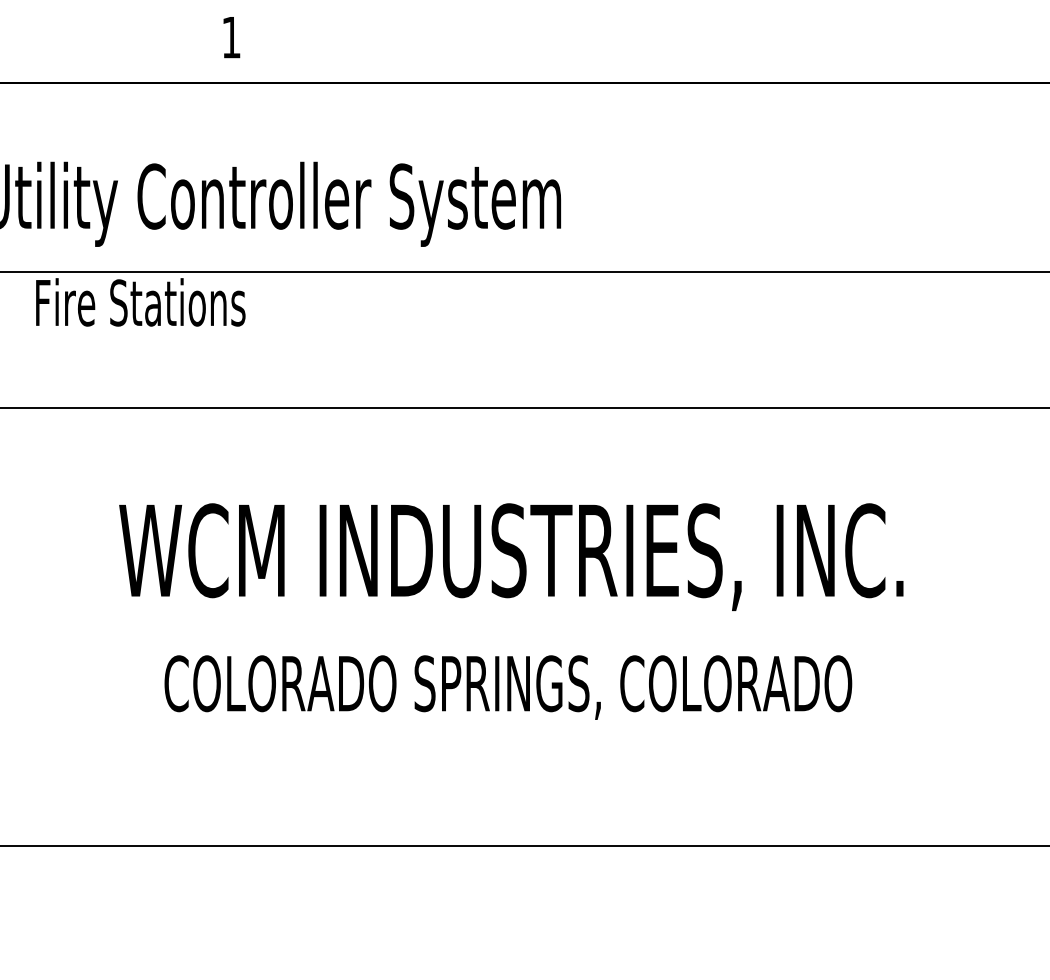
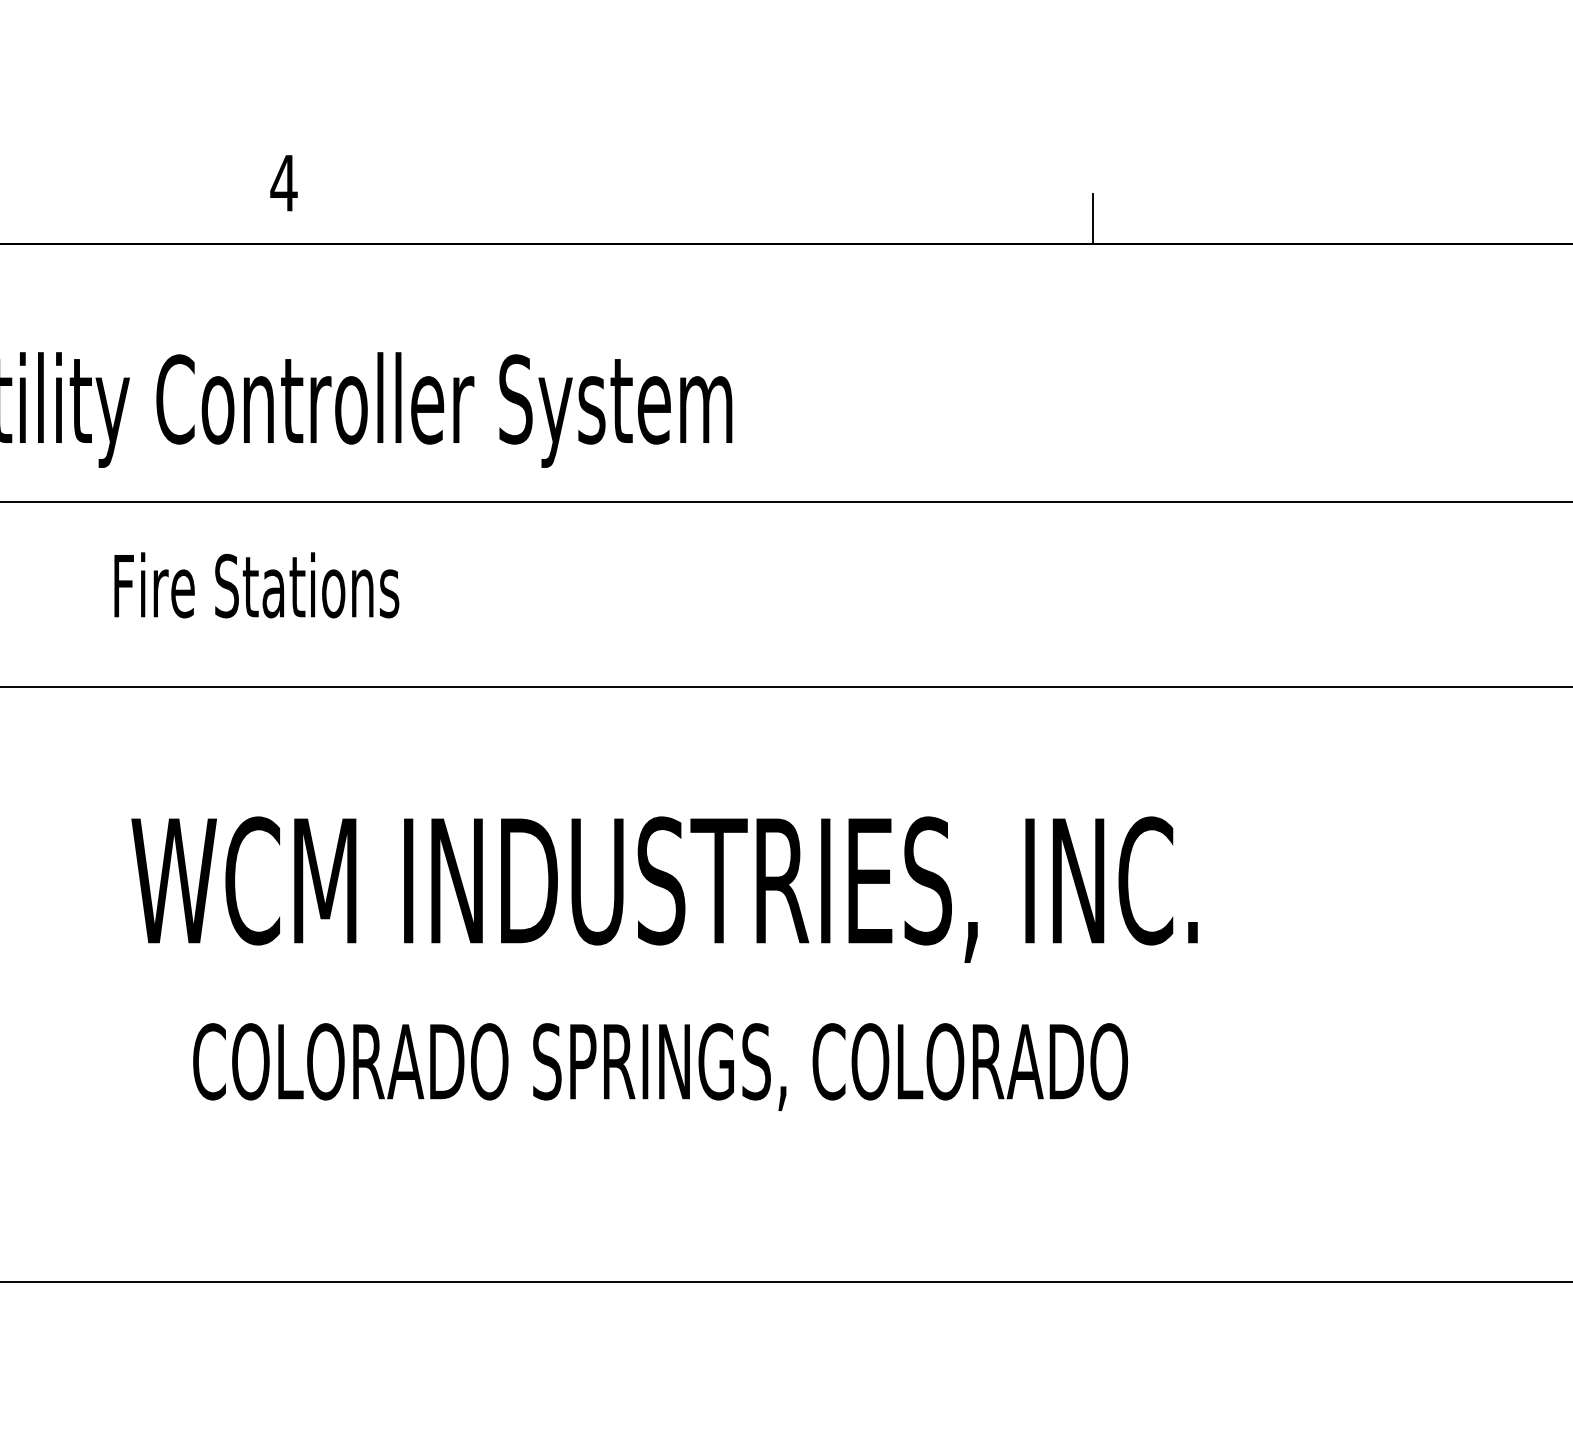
text: (231, 37) -> (283, 183), 1 -> 4
line: (826, 63) -> (1092, 218), added
text: (140, 302) -> (256, 585), moved

